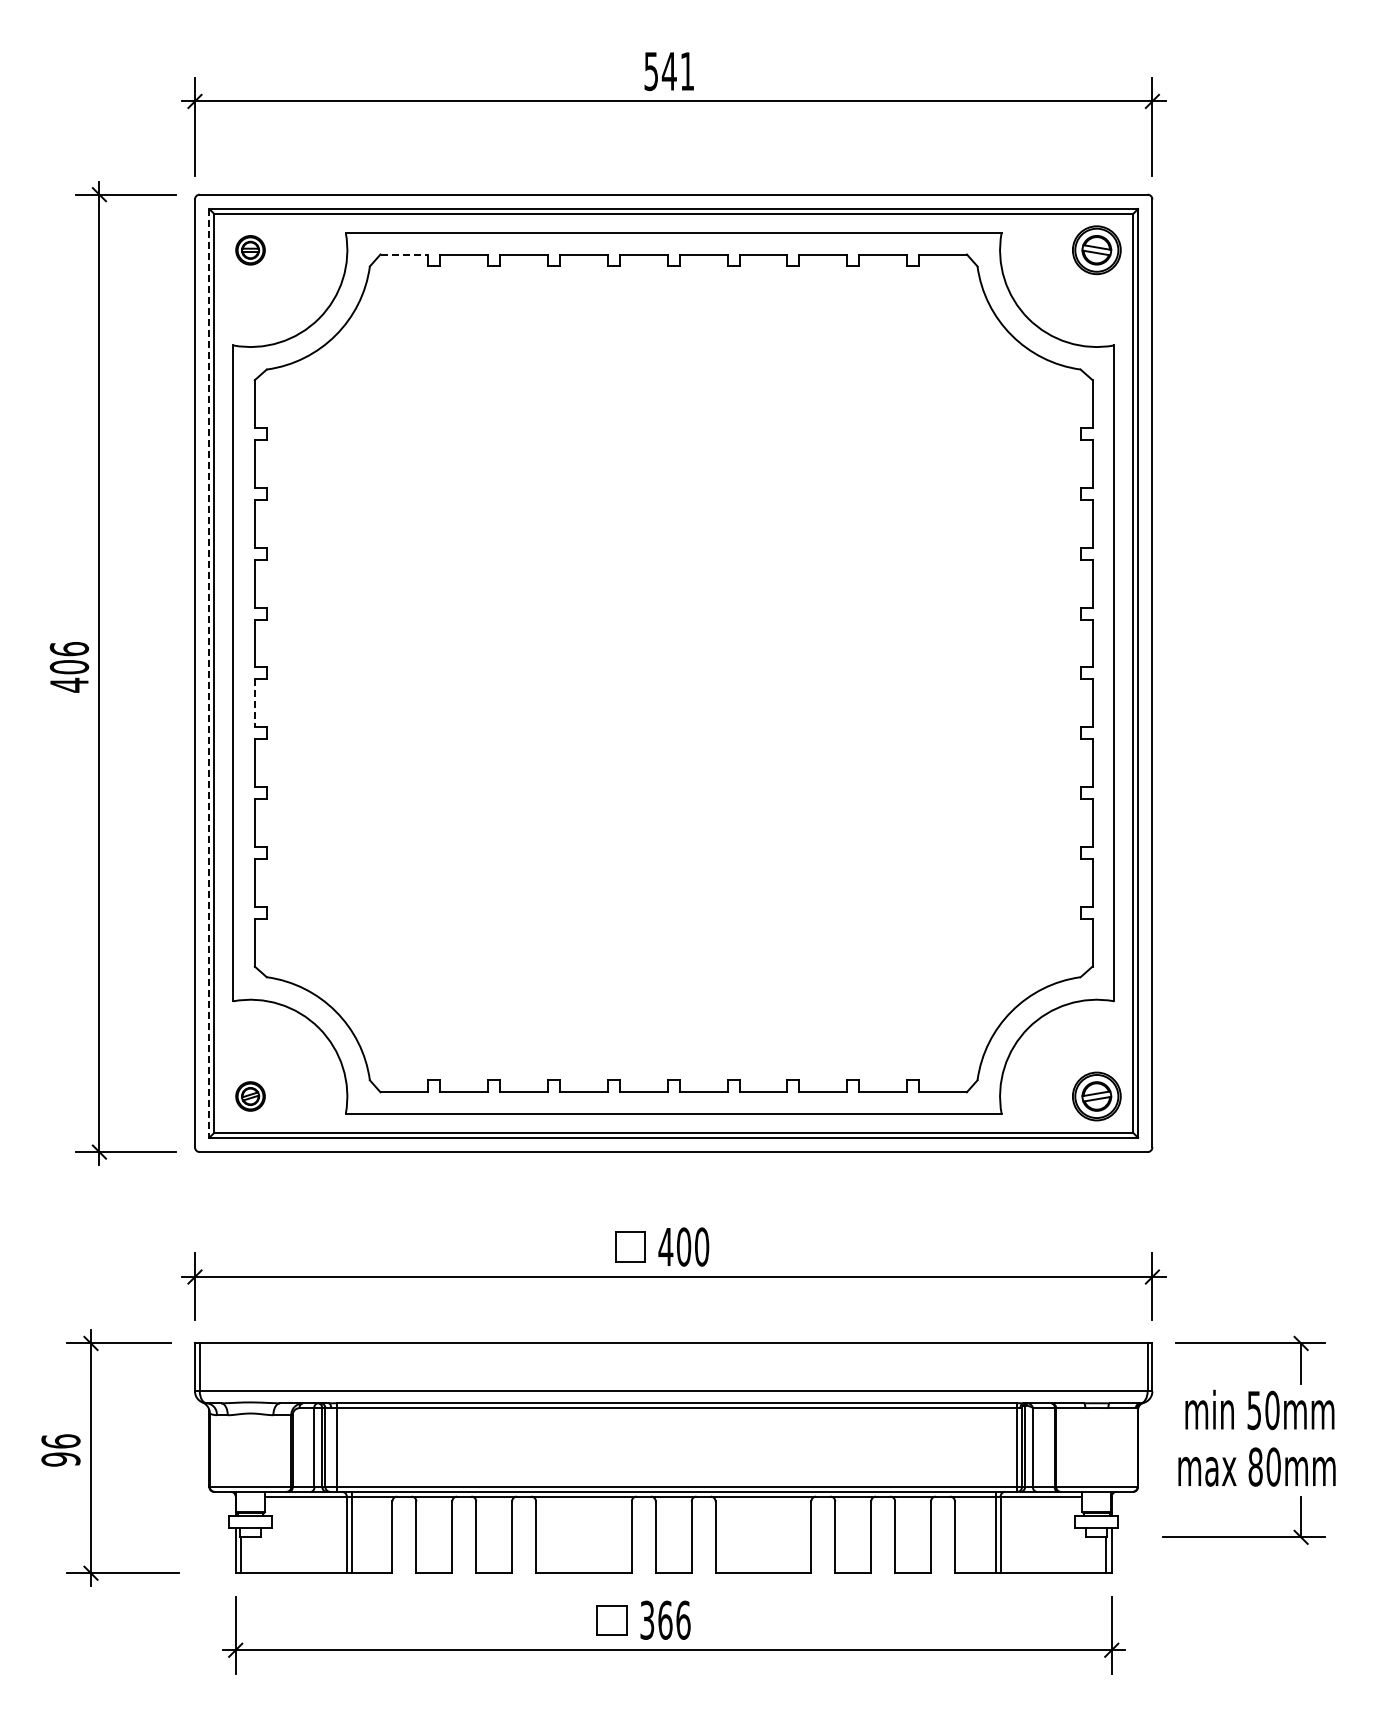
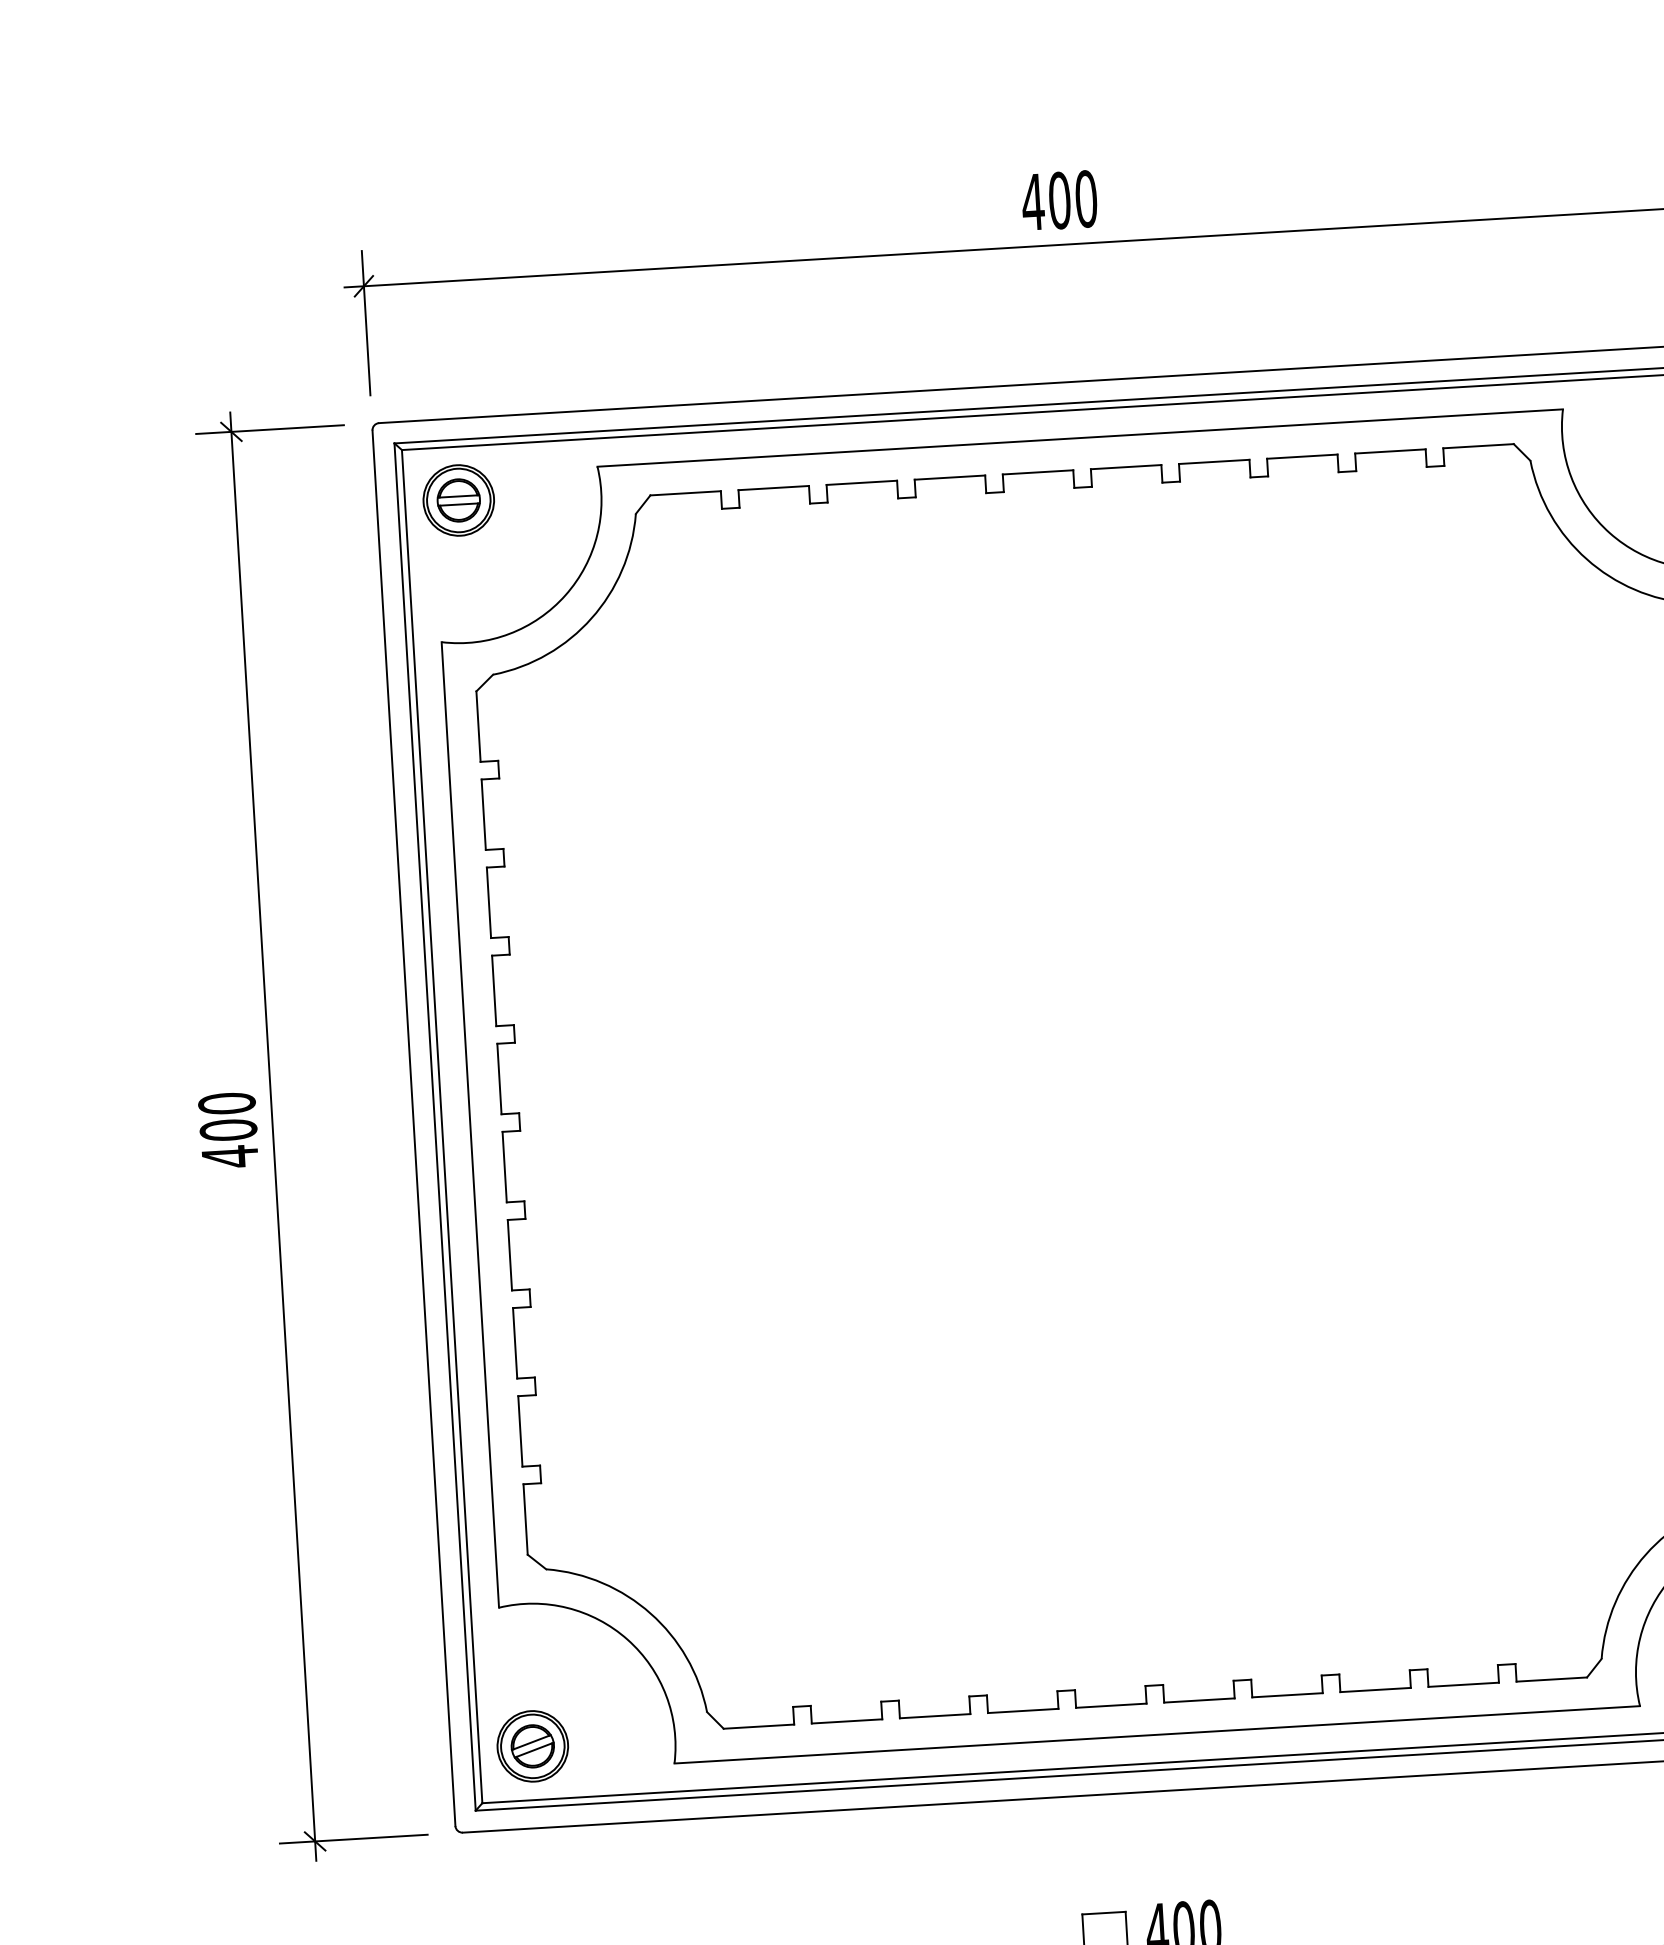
text: (668, 71) -> (1058, 200), 541 -> 400
part: (250, 250) -> (458, 500), size x1.67
line: (404, 254) -> (685, 493), dashed -> solid
text: (68, 649) -> (225, 1104), 406 -> 400
line: (209, 673) -> (435, 1127), dashed -> solid
line: (254, 703) -> (504, 1167), dashed -> solid
part: (250, 1096) -> (532, 1746), size x1.67

